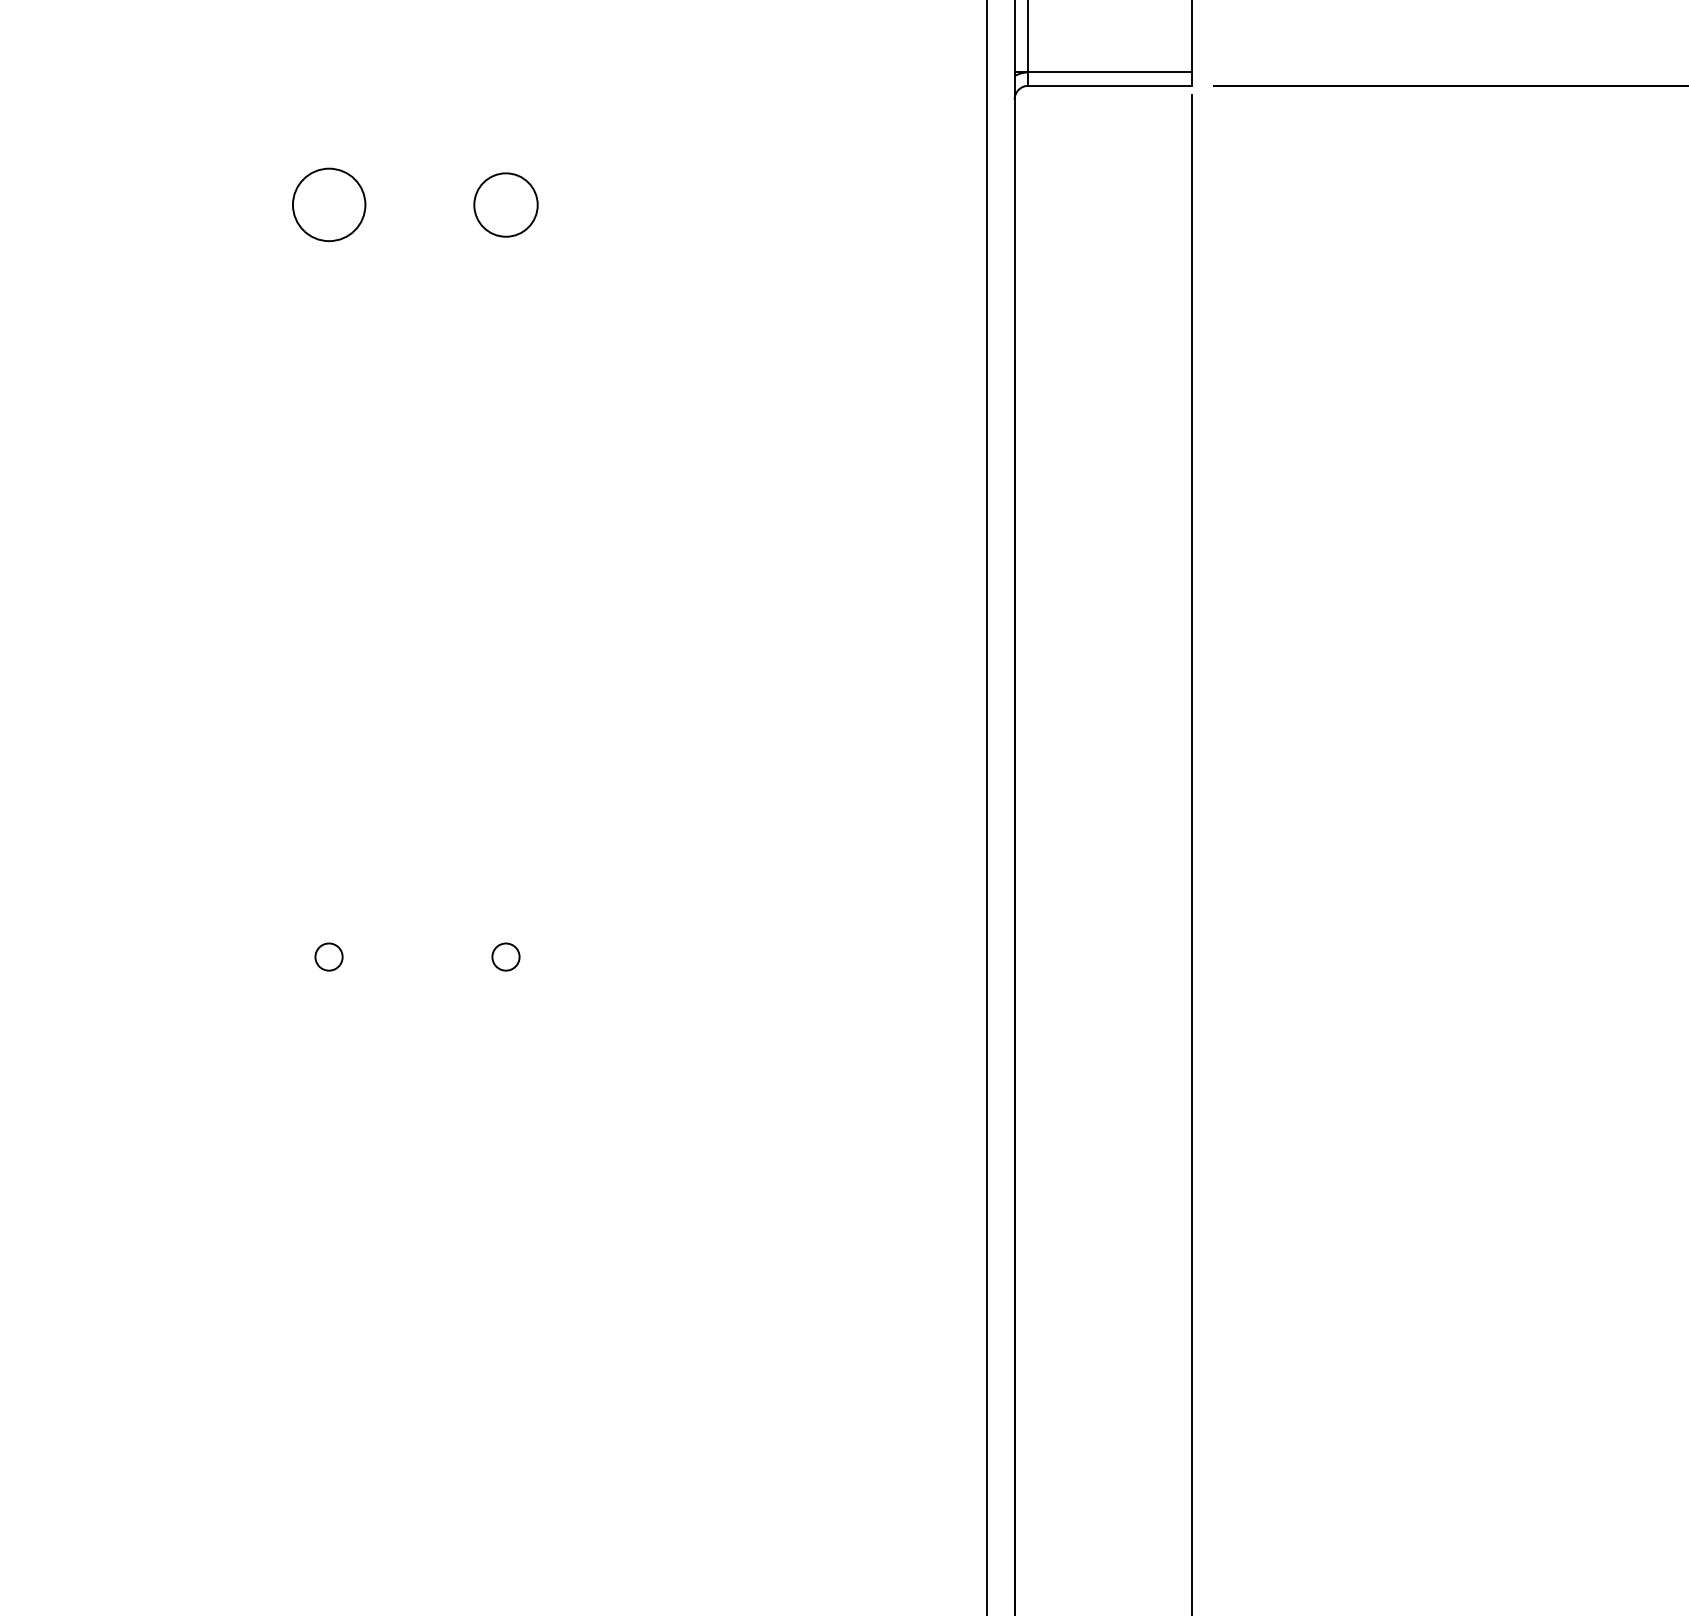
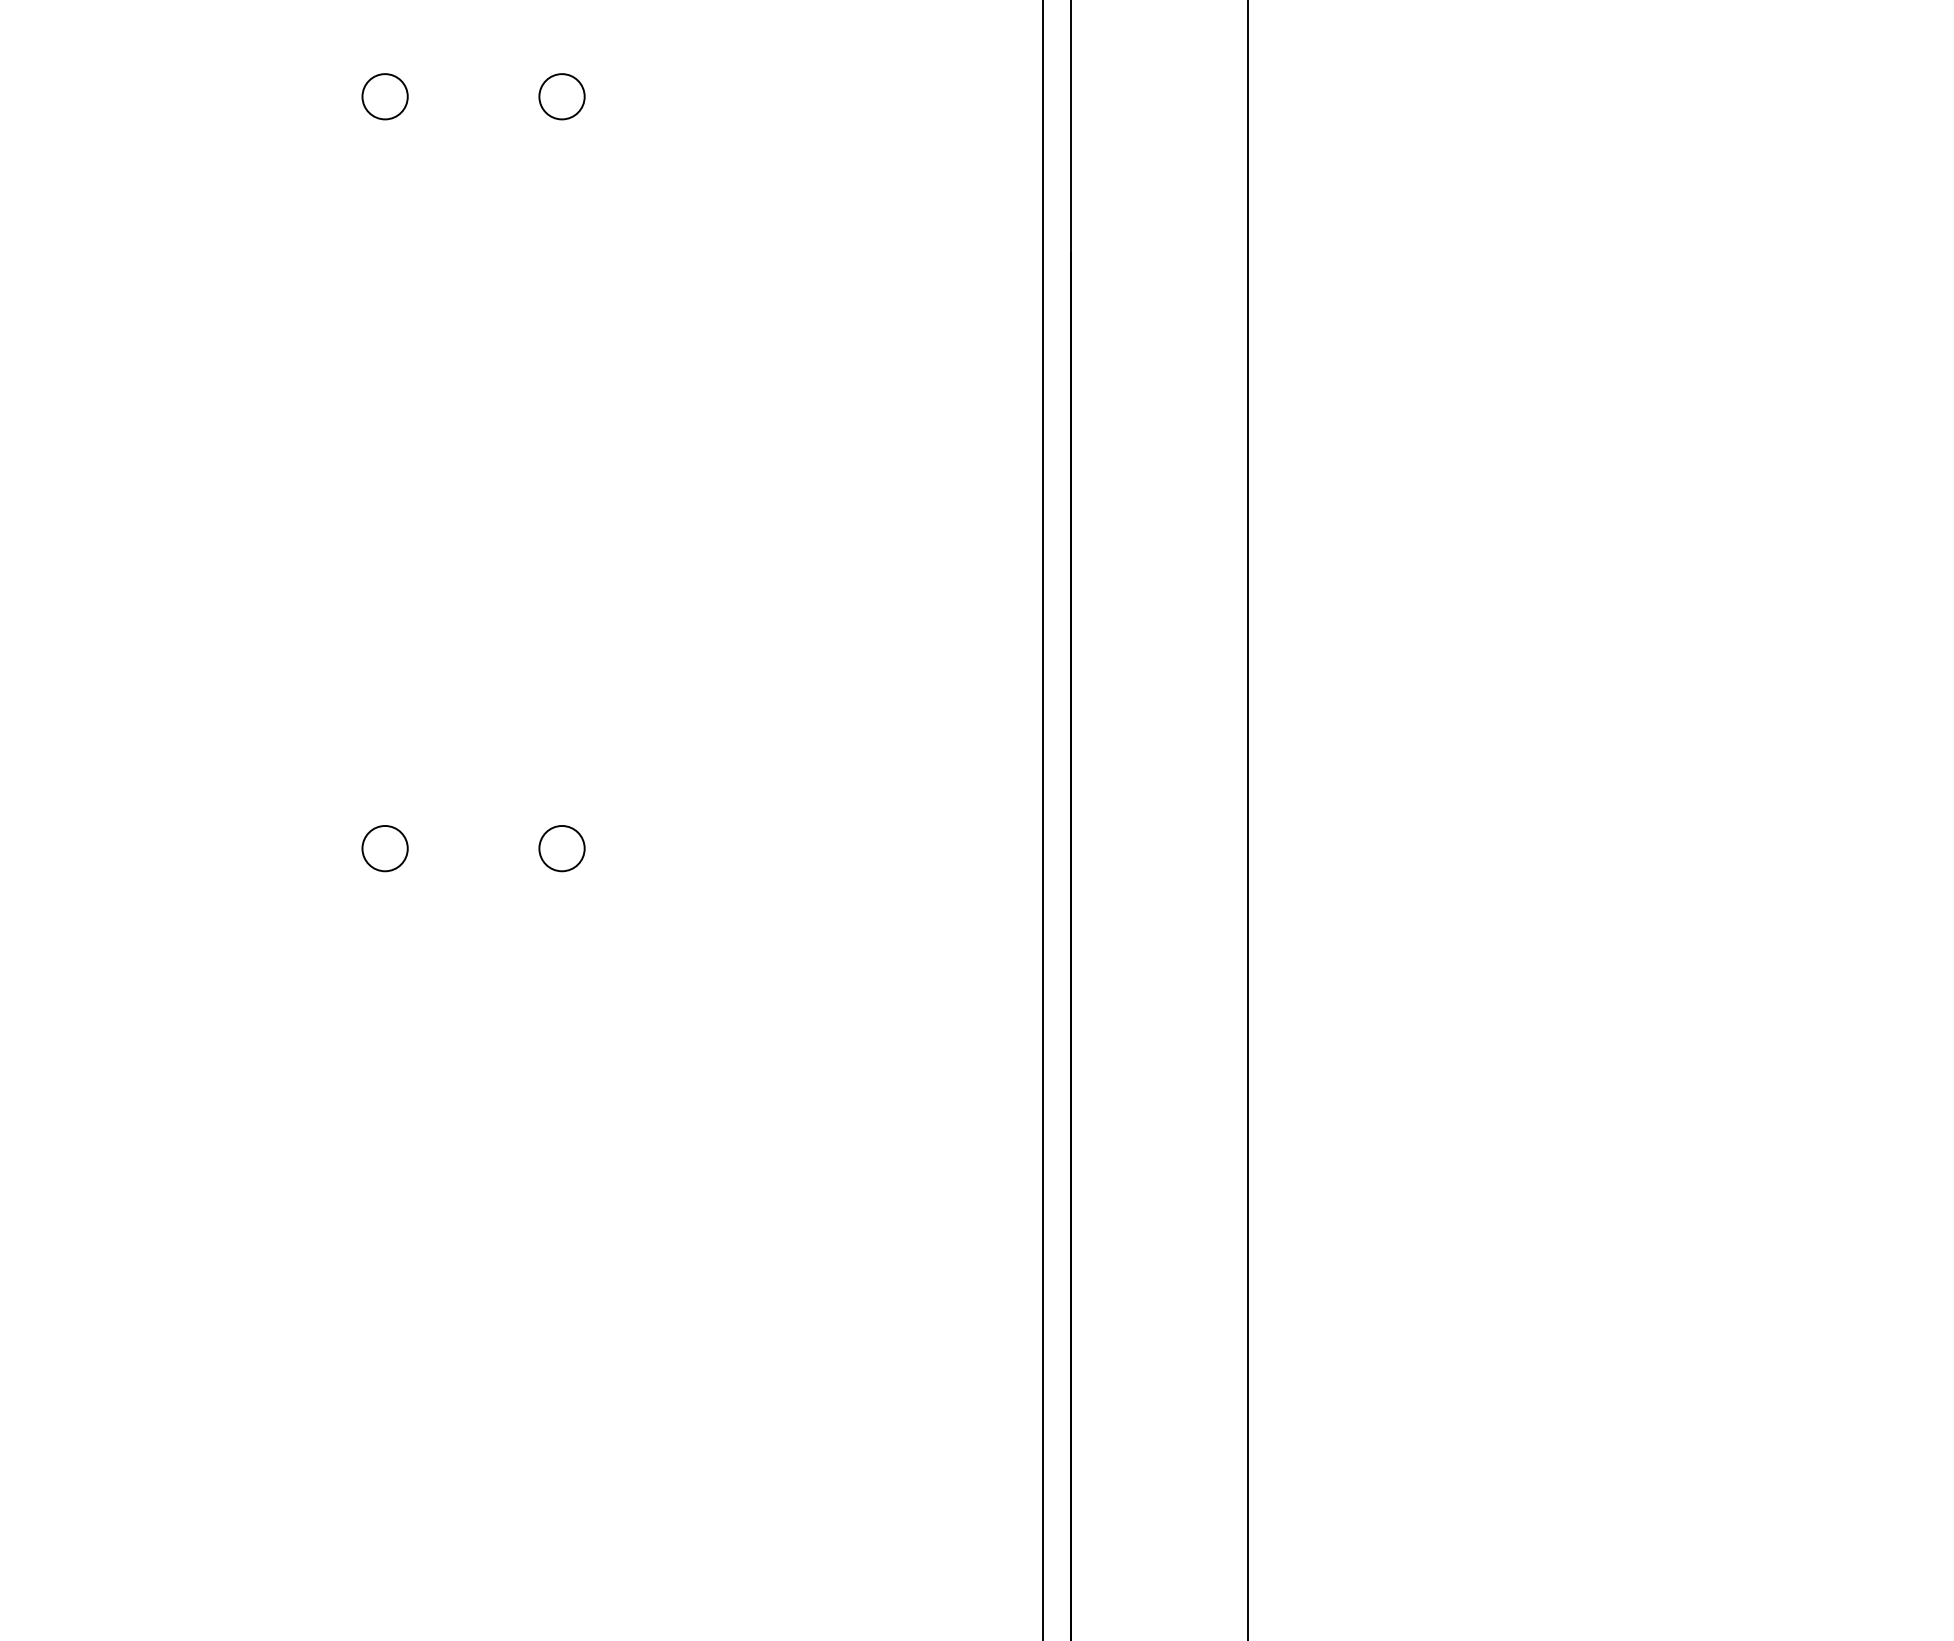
circle: (328, 204) -> (384, 96), size x0.62
circle: (505, 204) -> (561, 96), size x0.71
circle: (328, 956) -> (384, 848), size x1.67
circle: (505, 956) -> (561, 848), size x1.67

